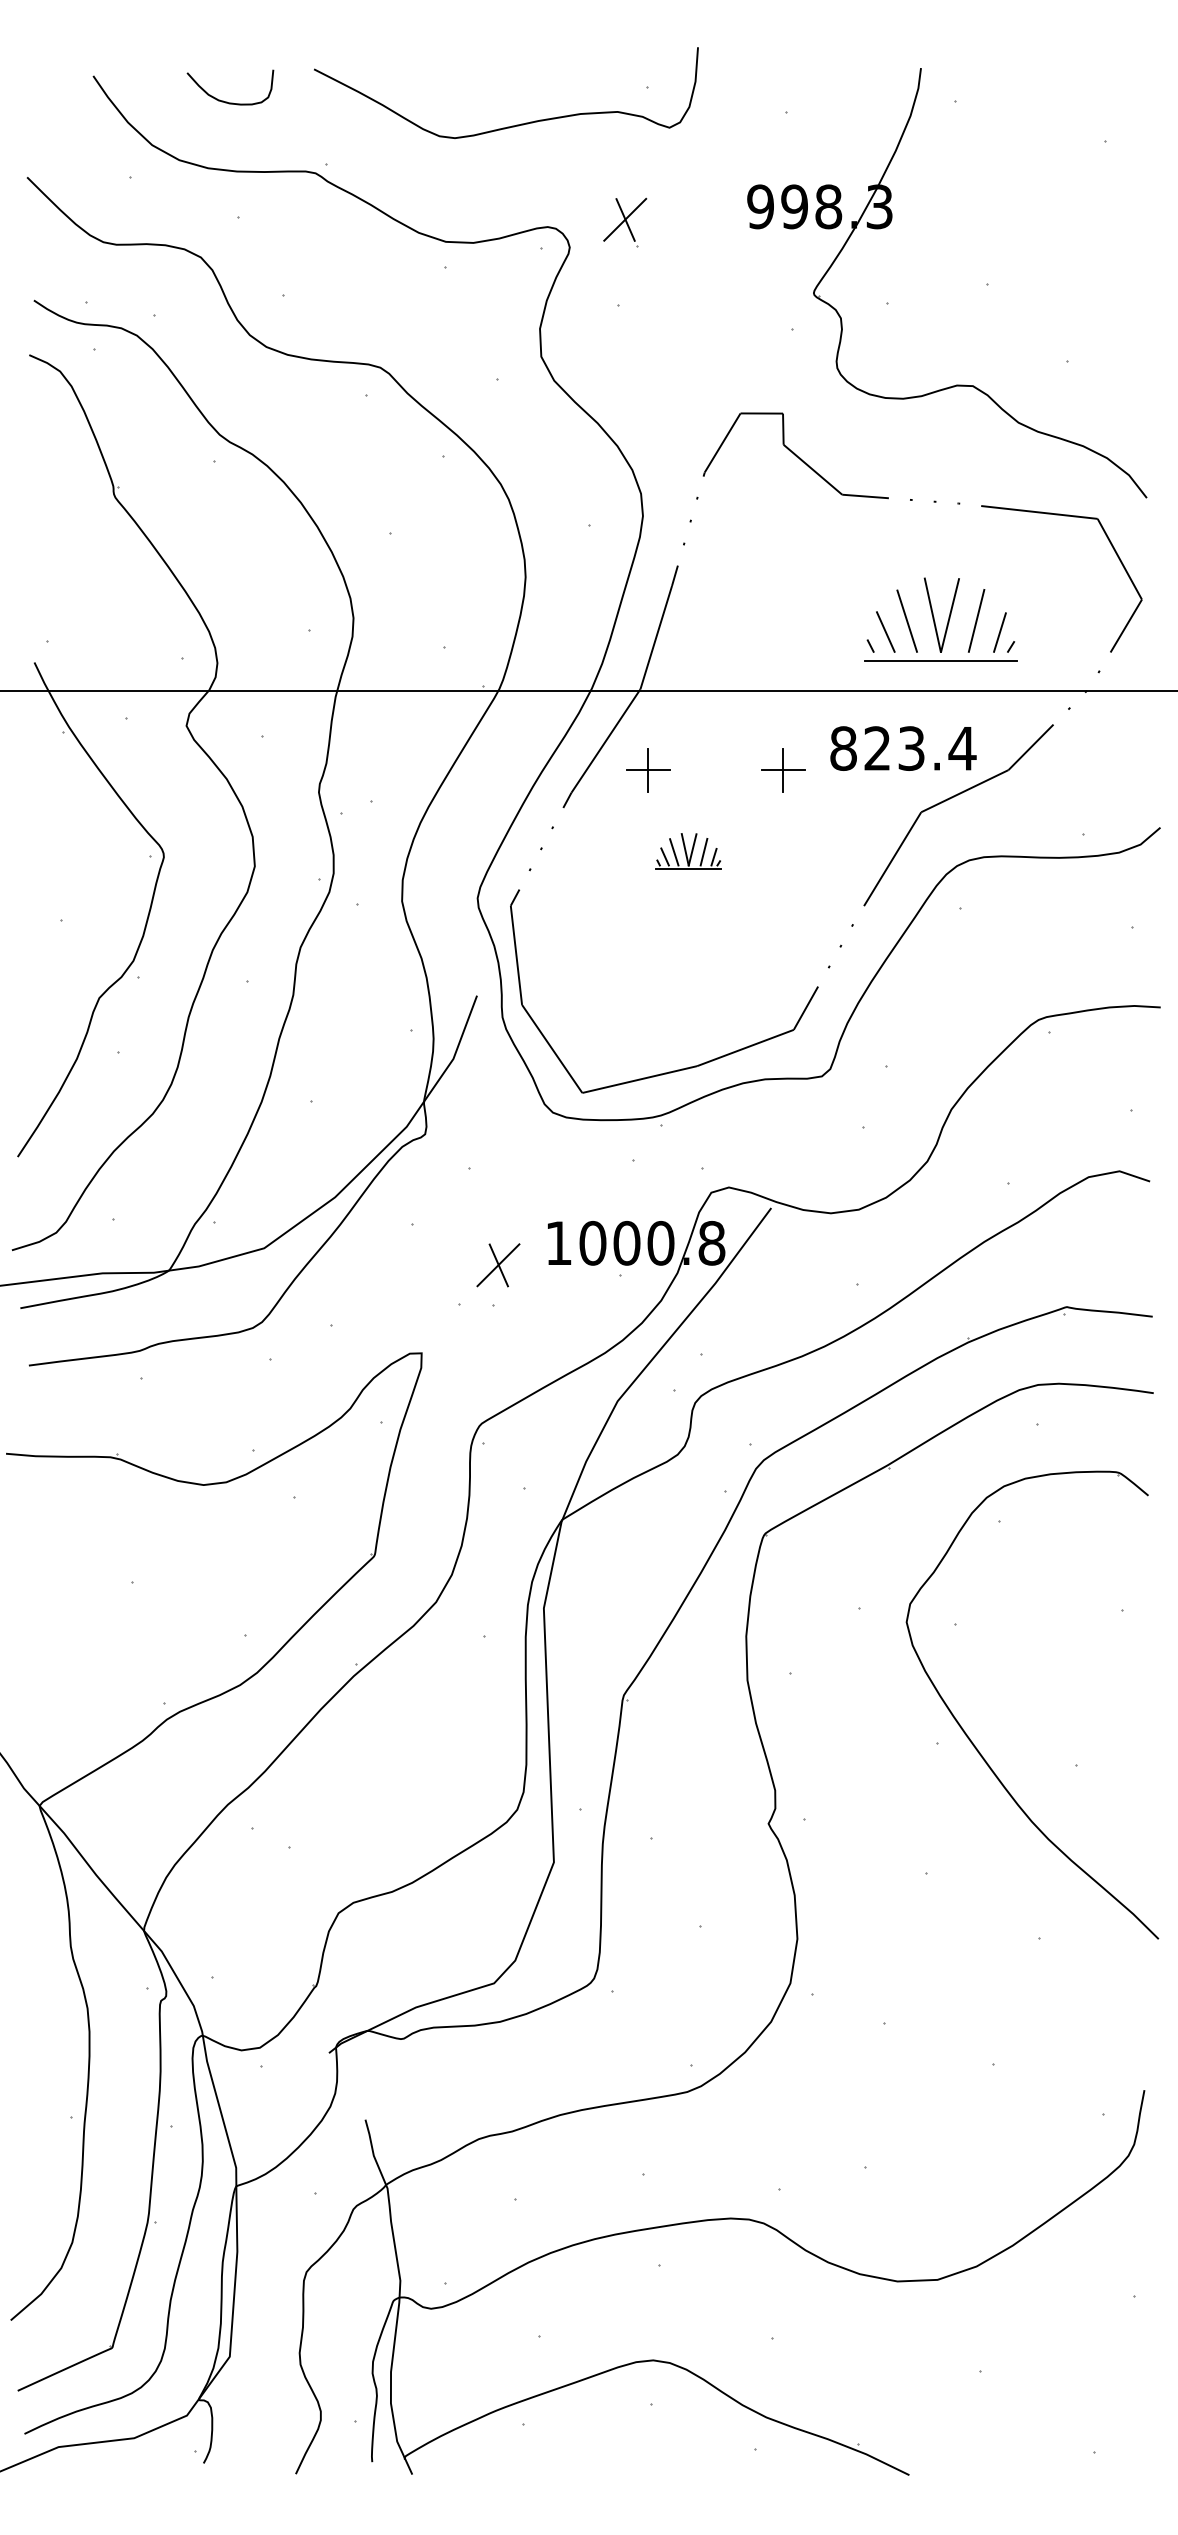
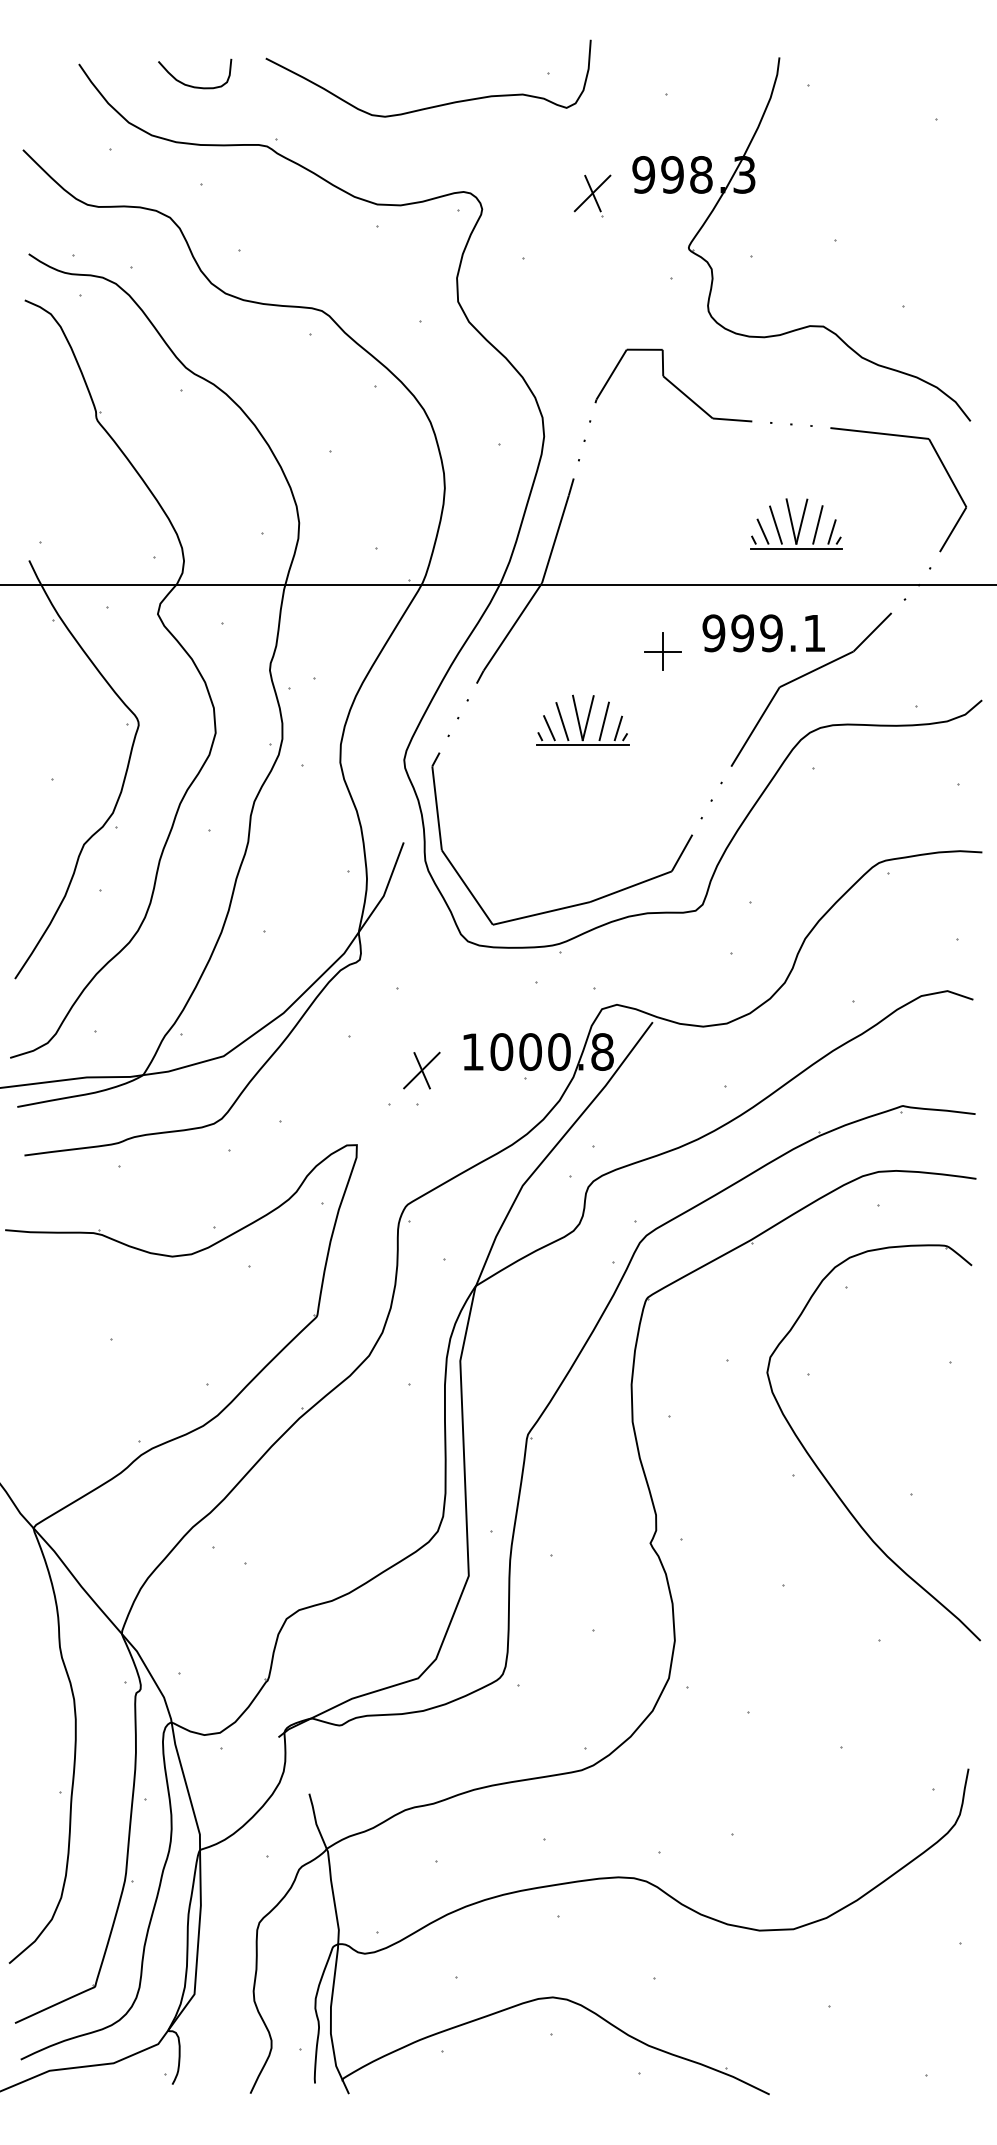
part: (625, 222) -> (592, 195), moved
part: (940, 619) -> (795, 524), size x0.71
text: (903, 748) -> (764, 633), 823.4 -> 999.1
part: (648, 770) -> (548, 651), removed
part: (688, 851) -> (582, 720), size x1.67

